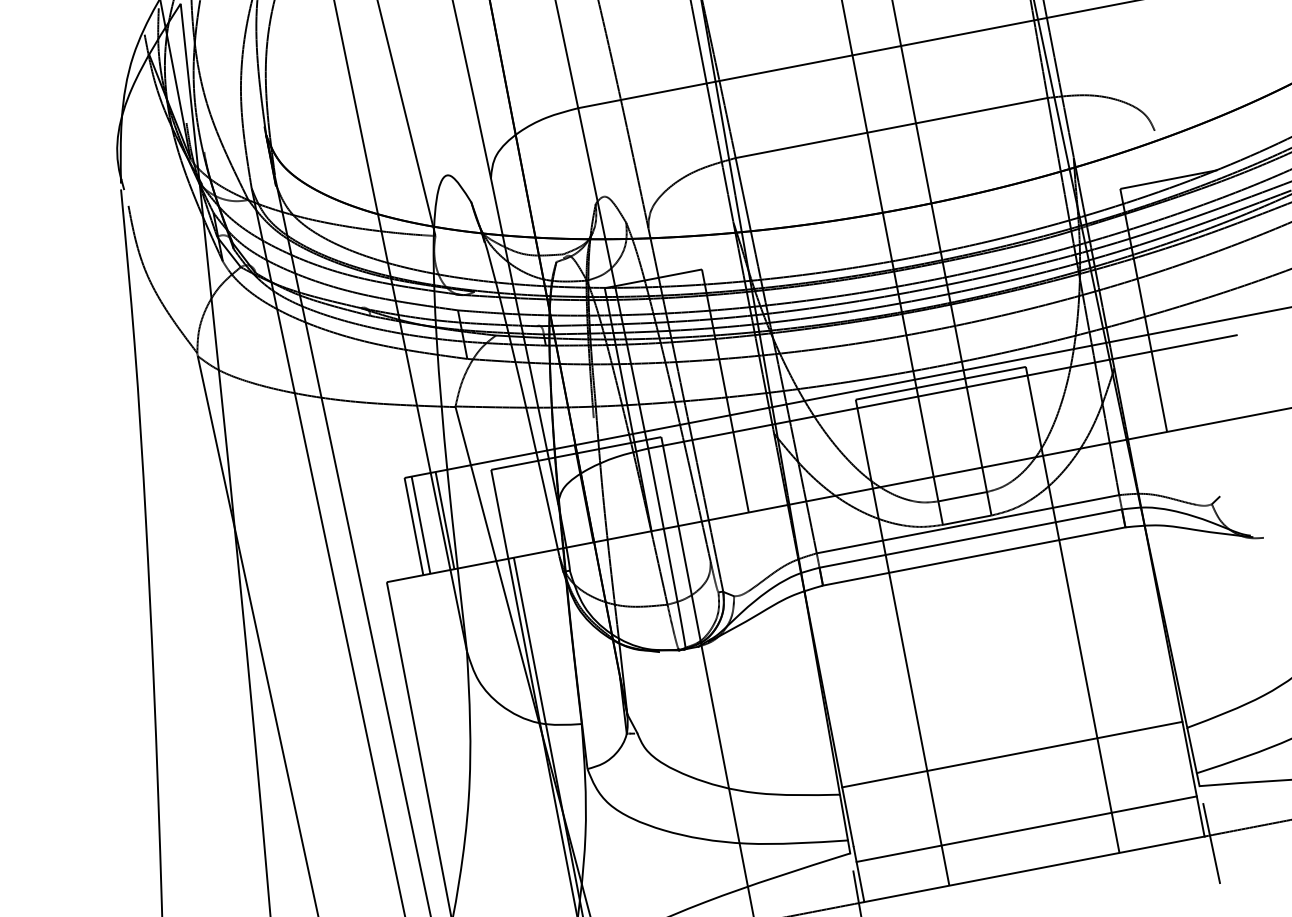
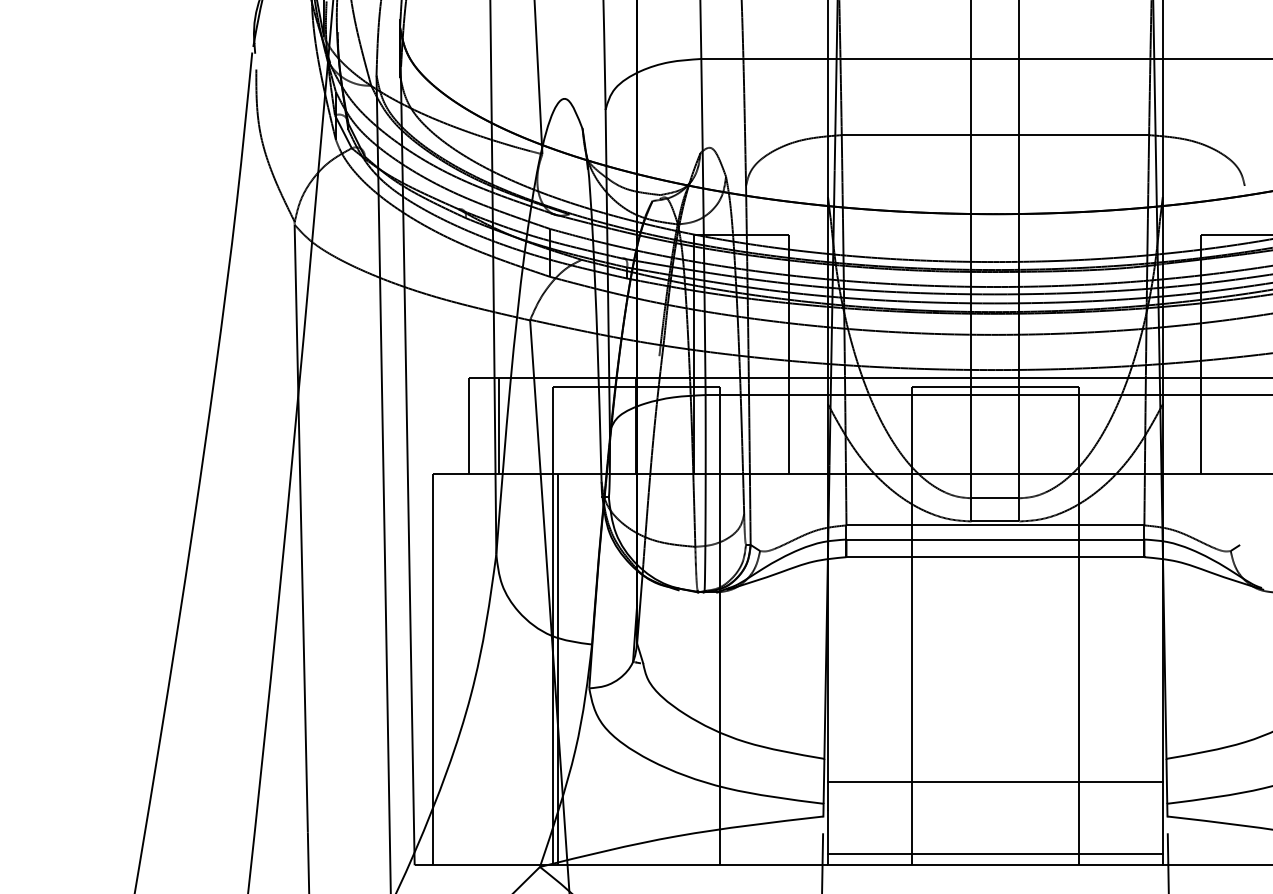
line: (420, 525) -> (475, 426), removed
line: (1011, 754) -> (994, 782), moved
line: (1025, 829) -> (994, 853), moved

